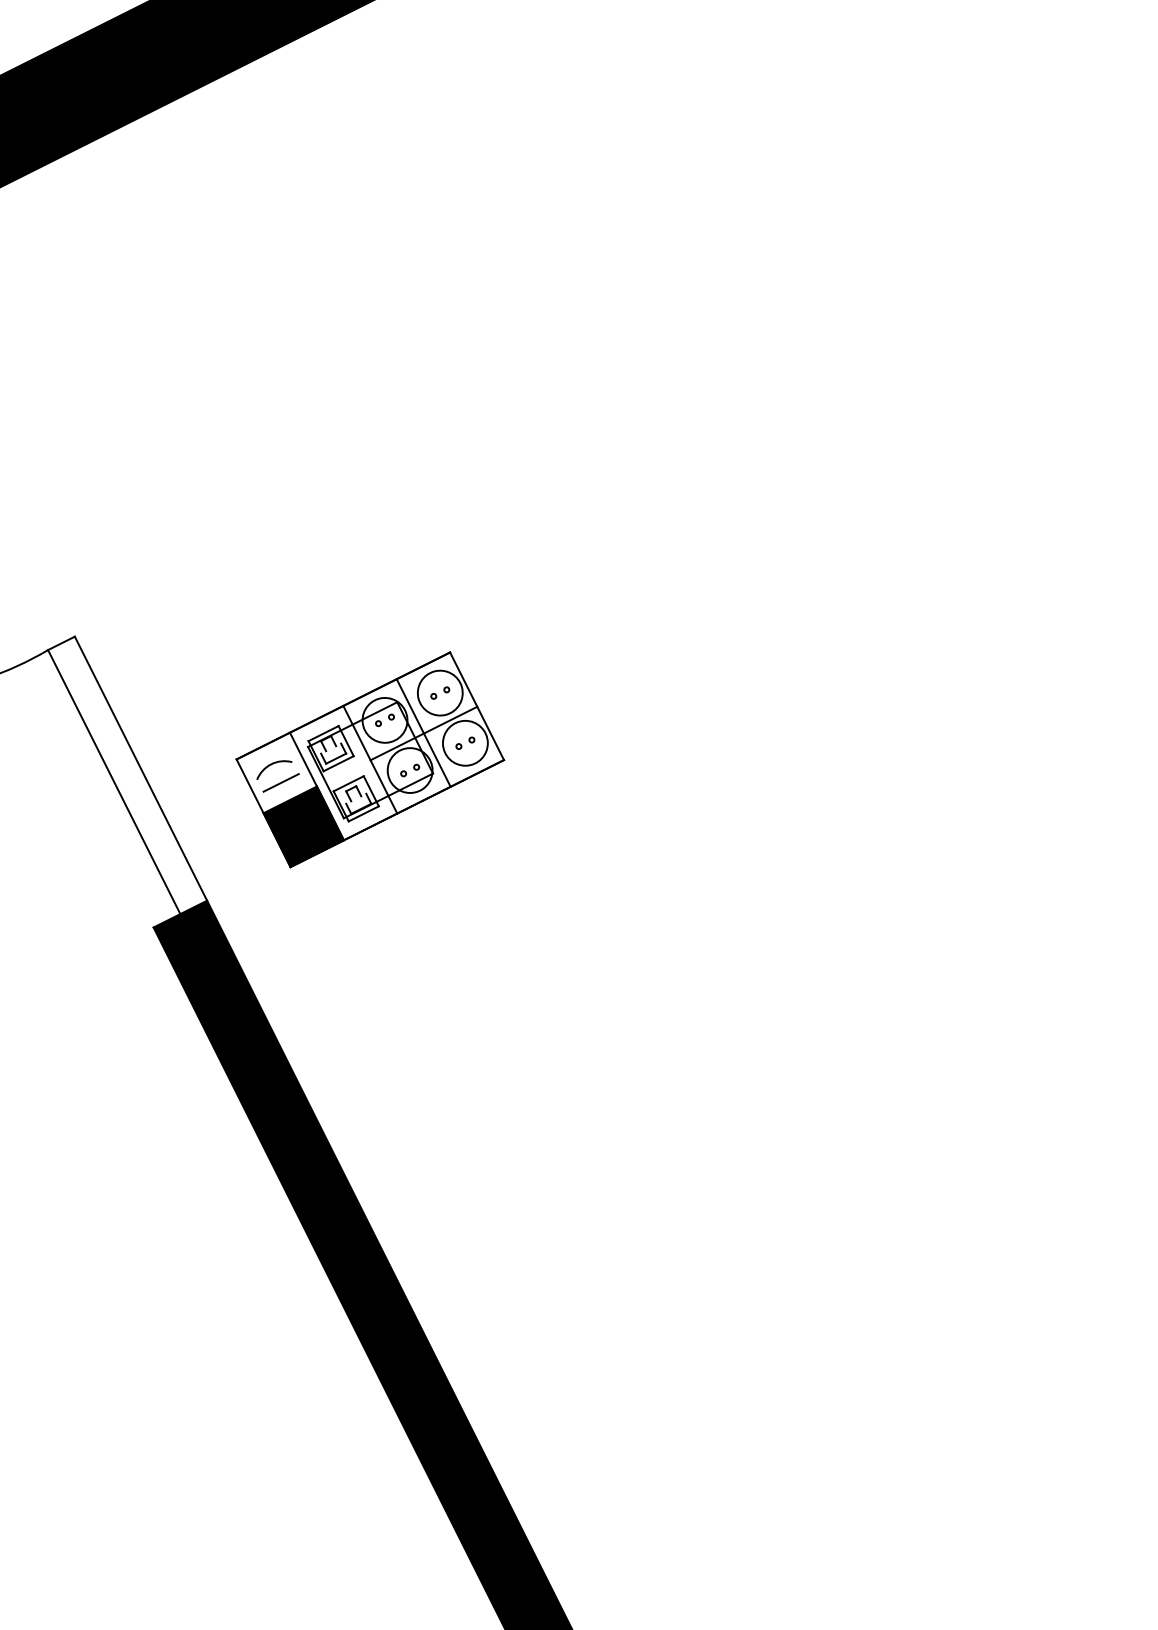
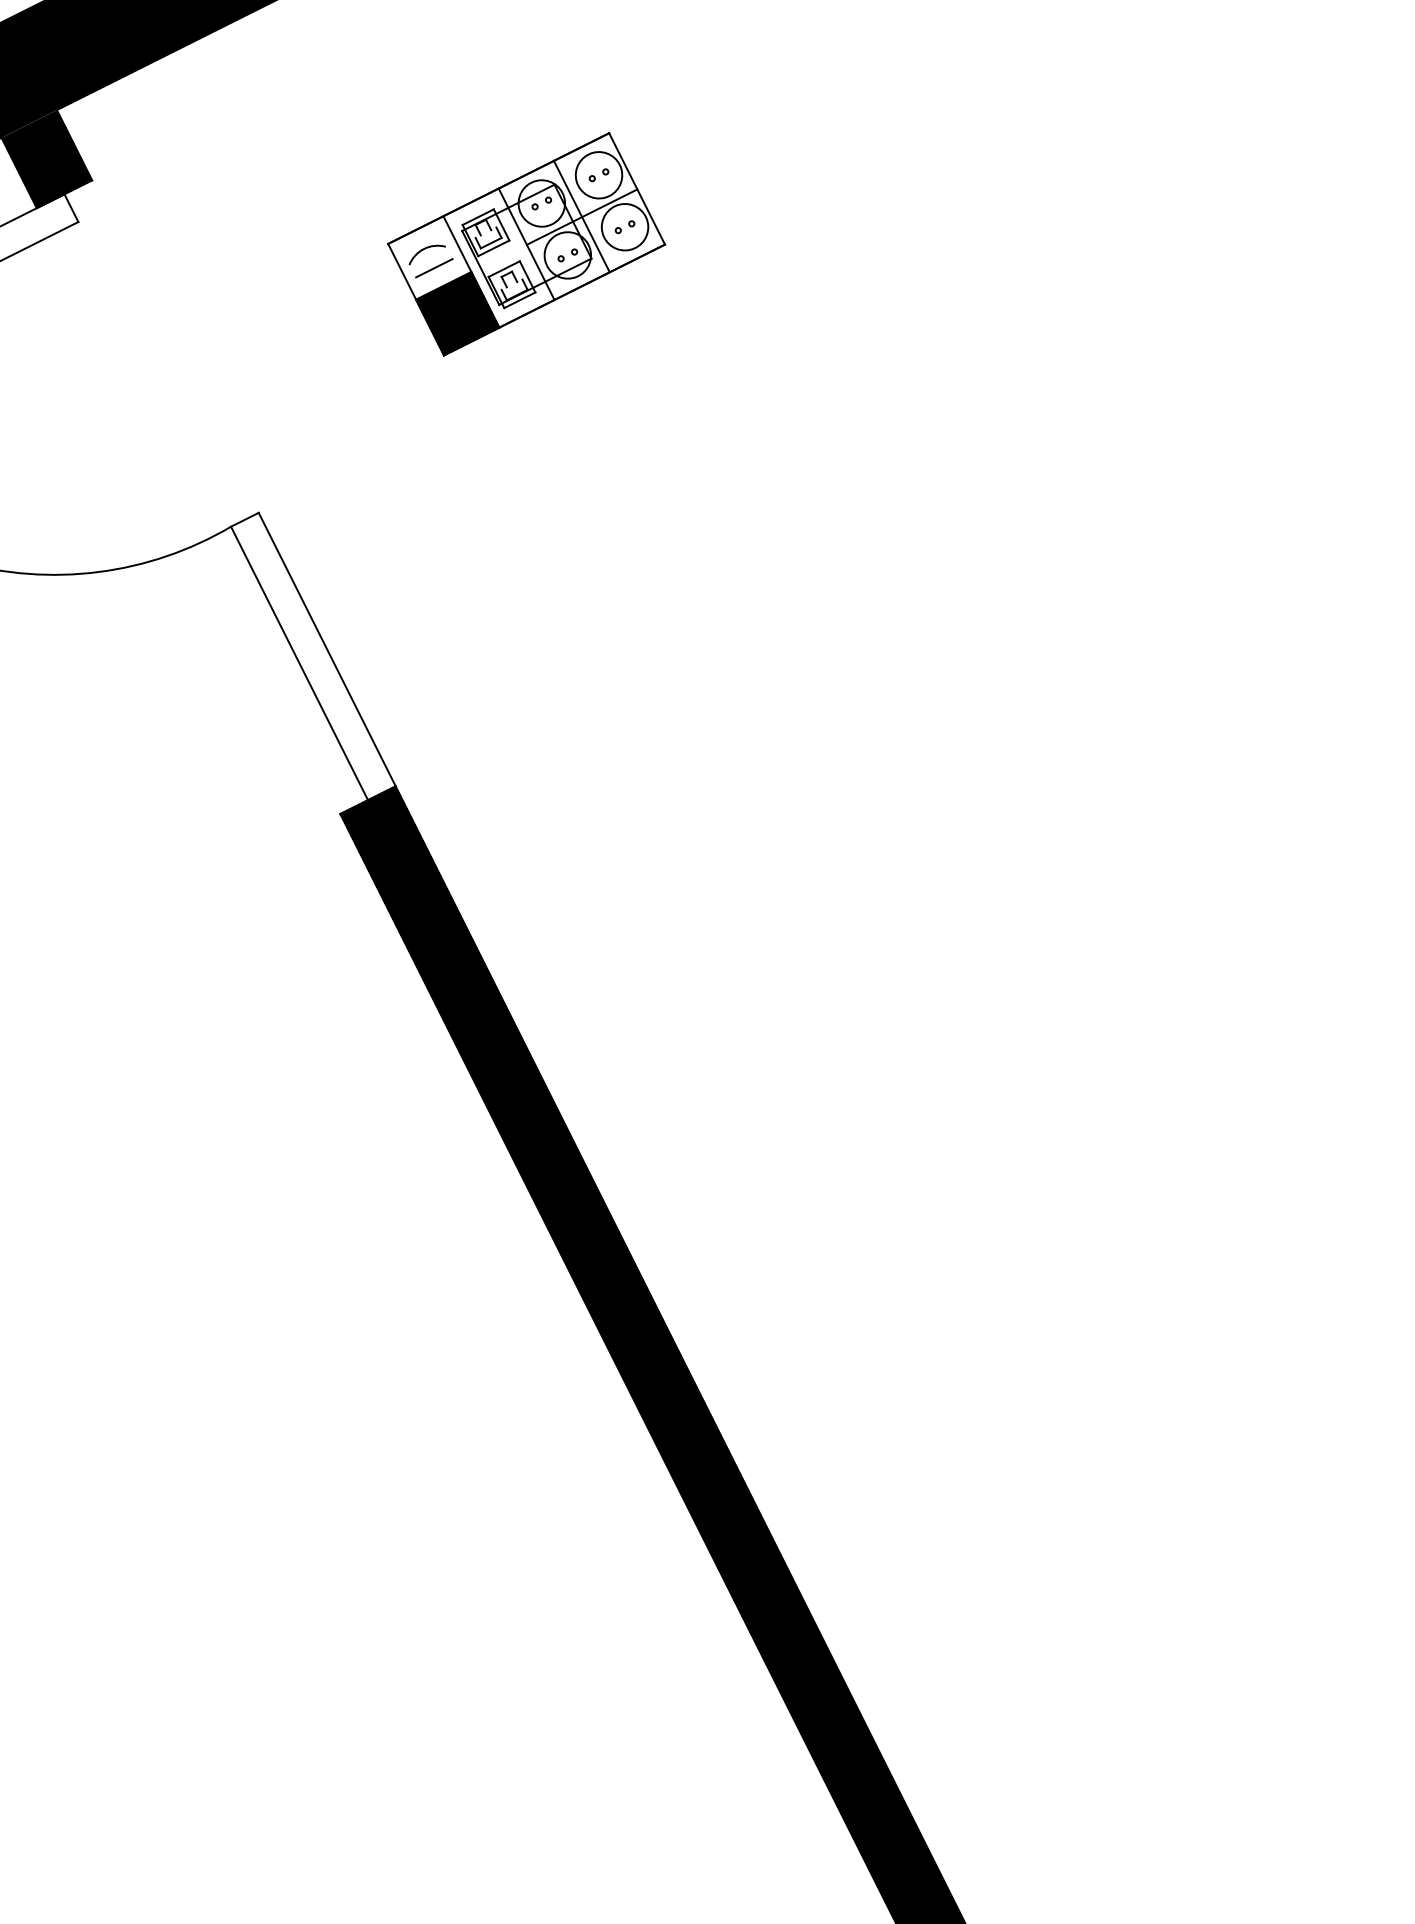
part: (370, 759) -> (526, 244), moved

